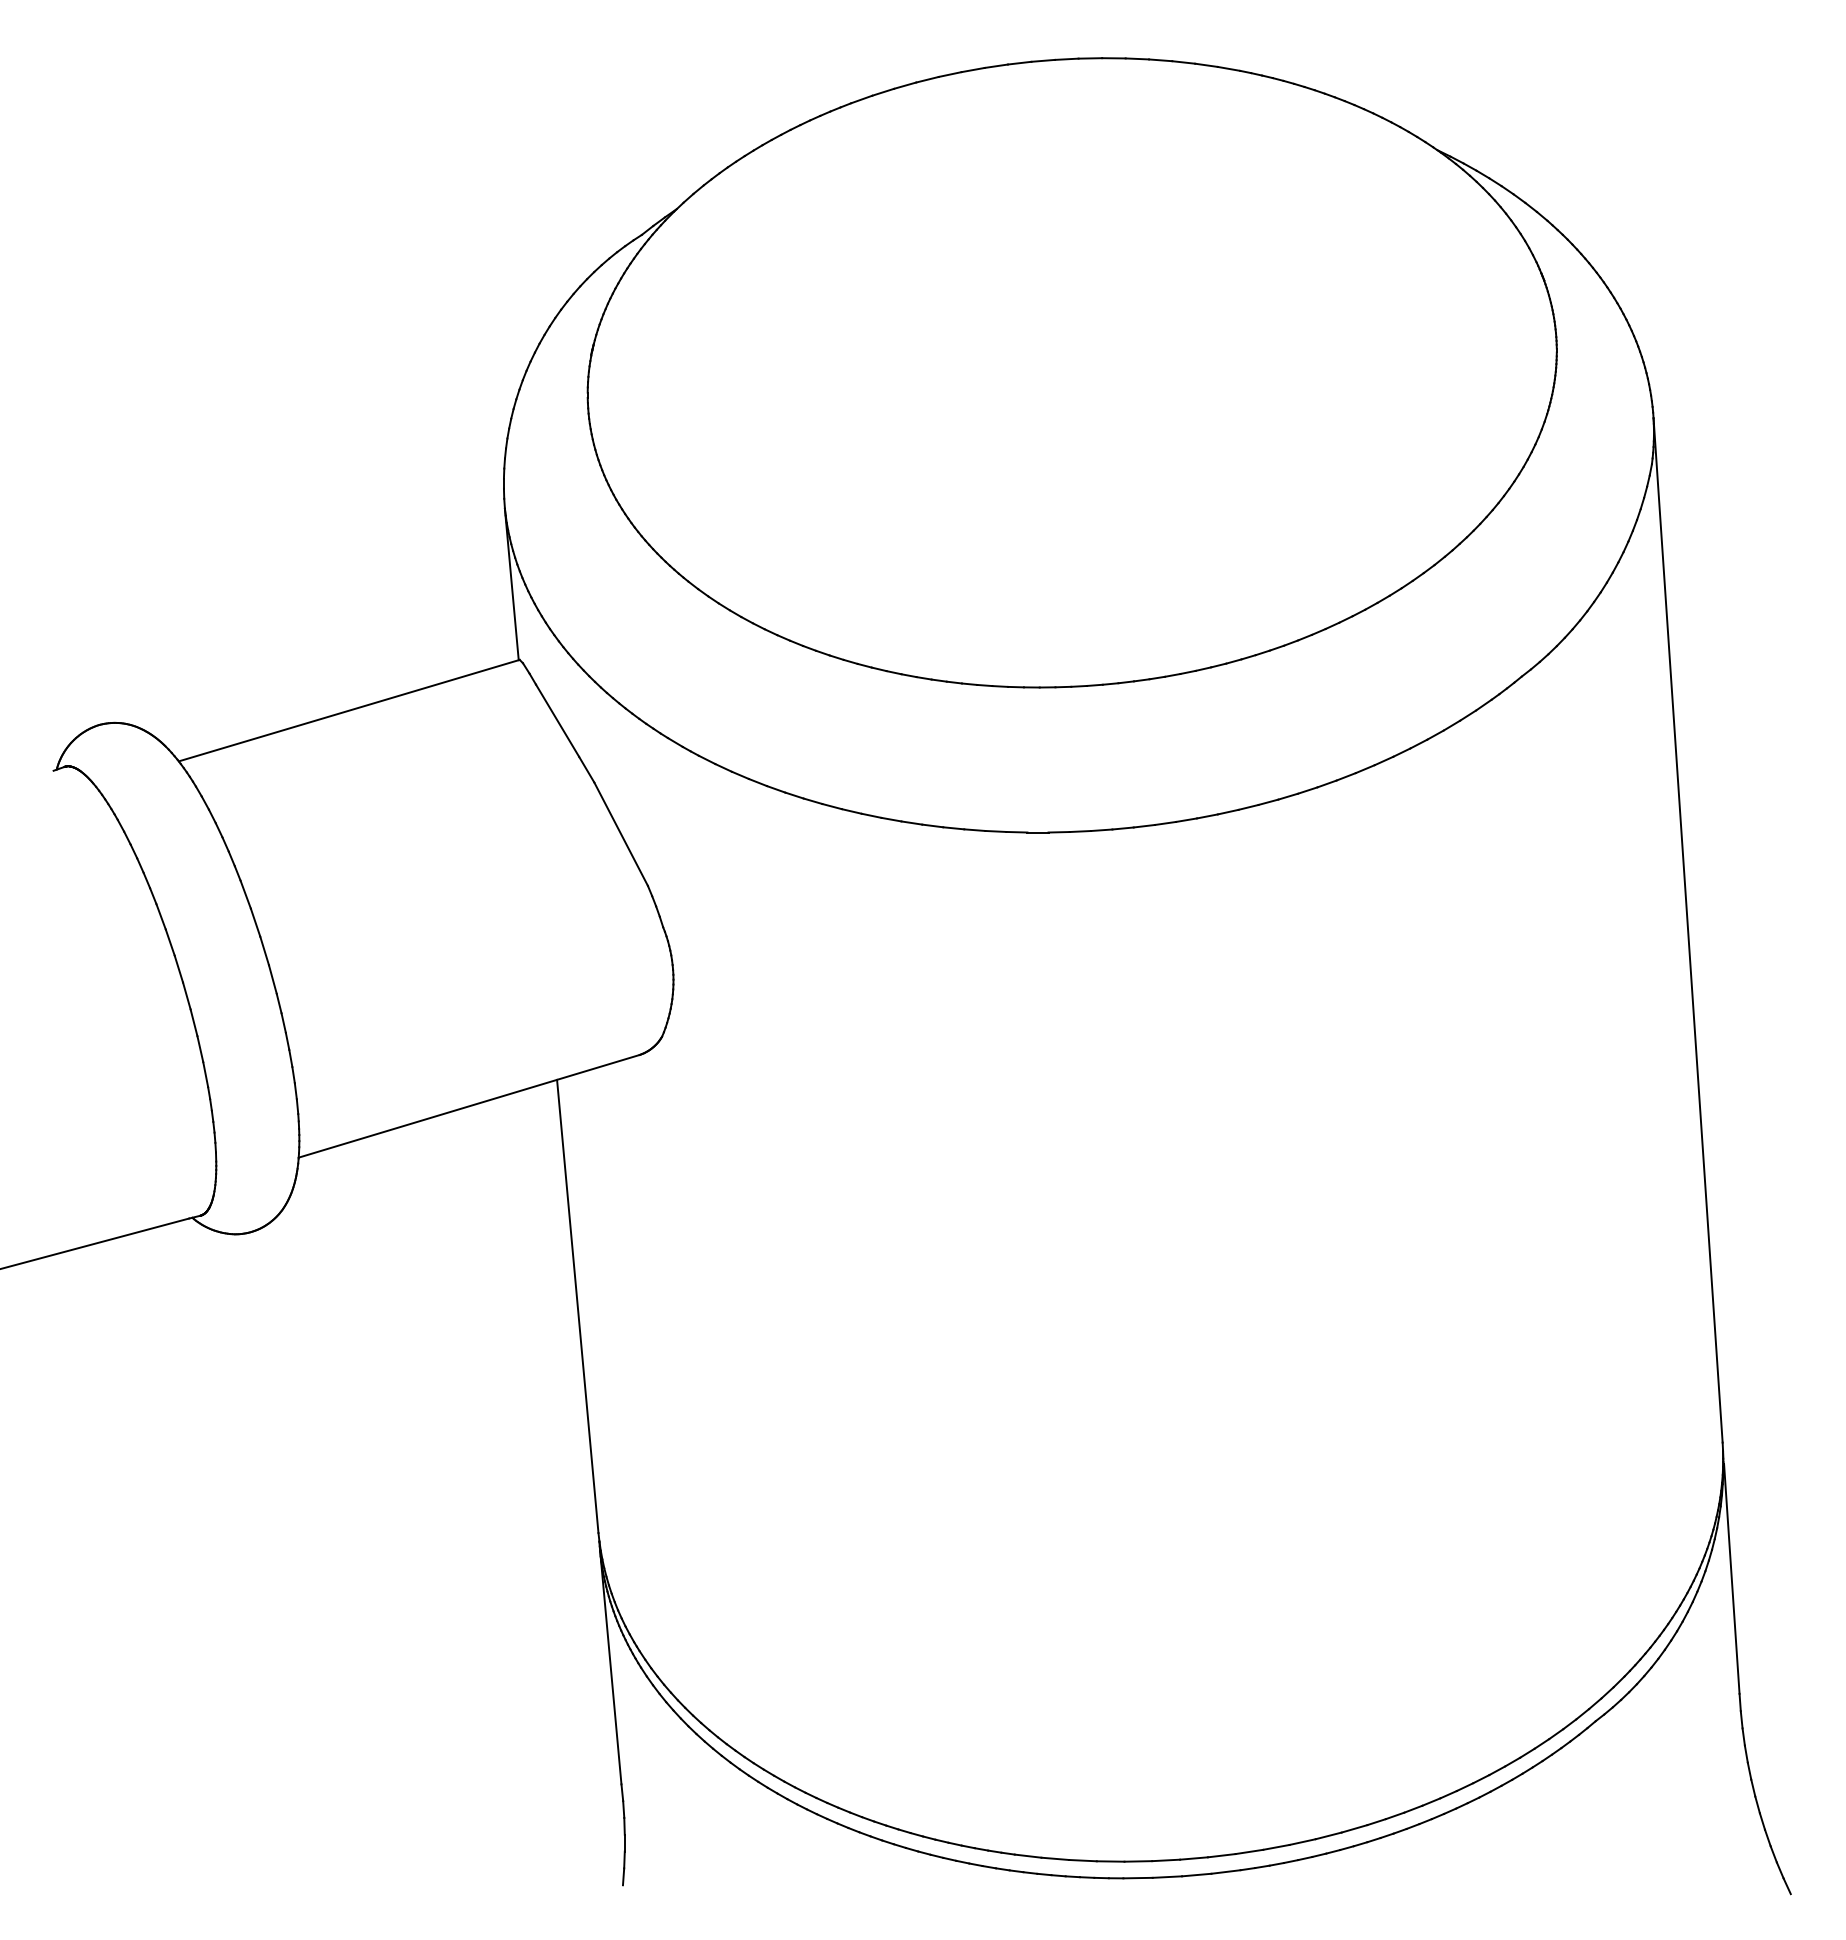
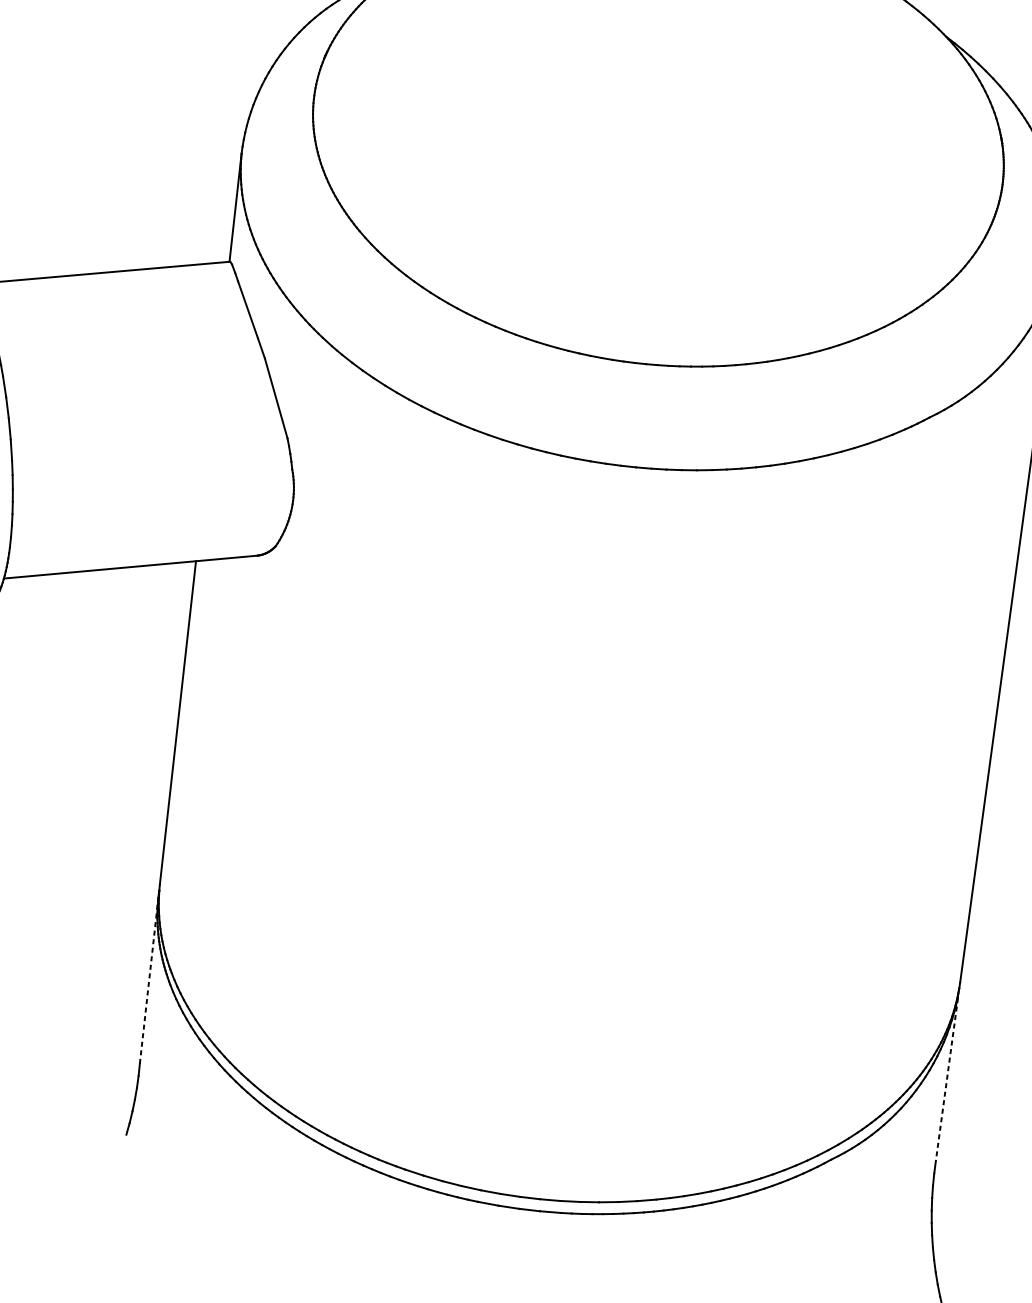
line: (1731, 1579) -> (946, 1079), solid -> dashed
line: (610, 1667) -> (148, 980), solid -> dashed

